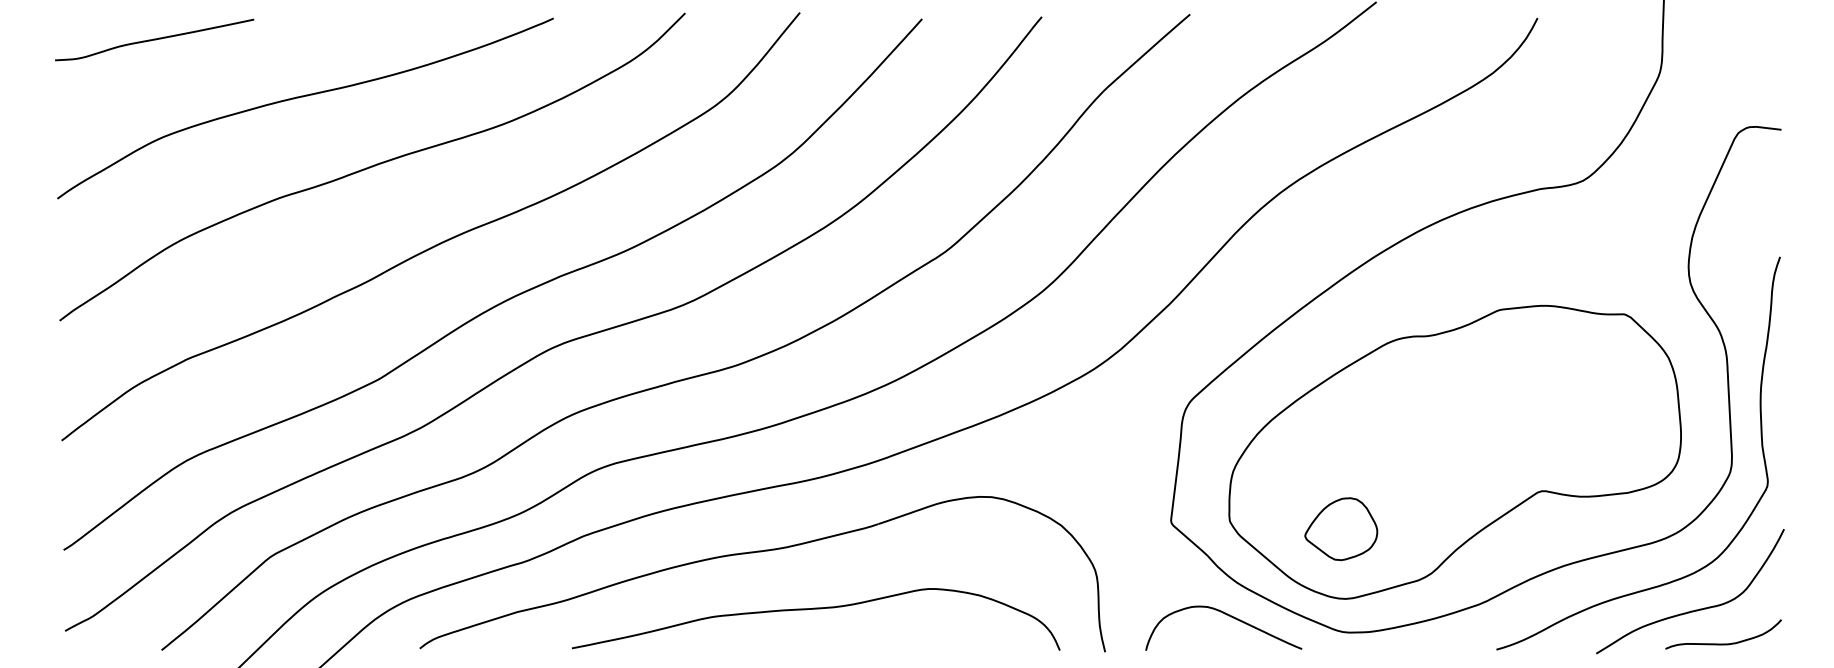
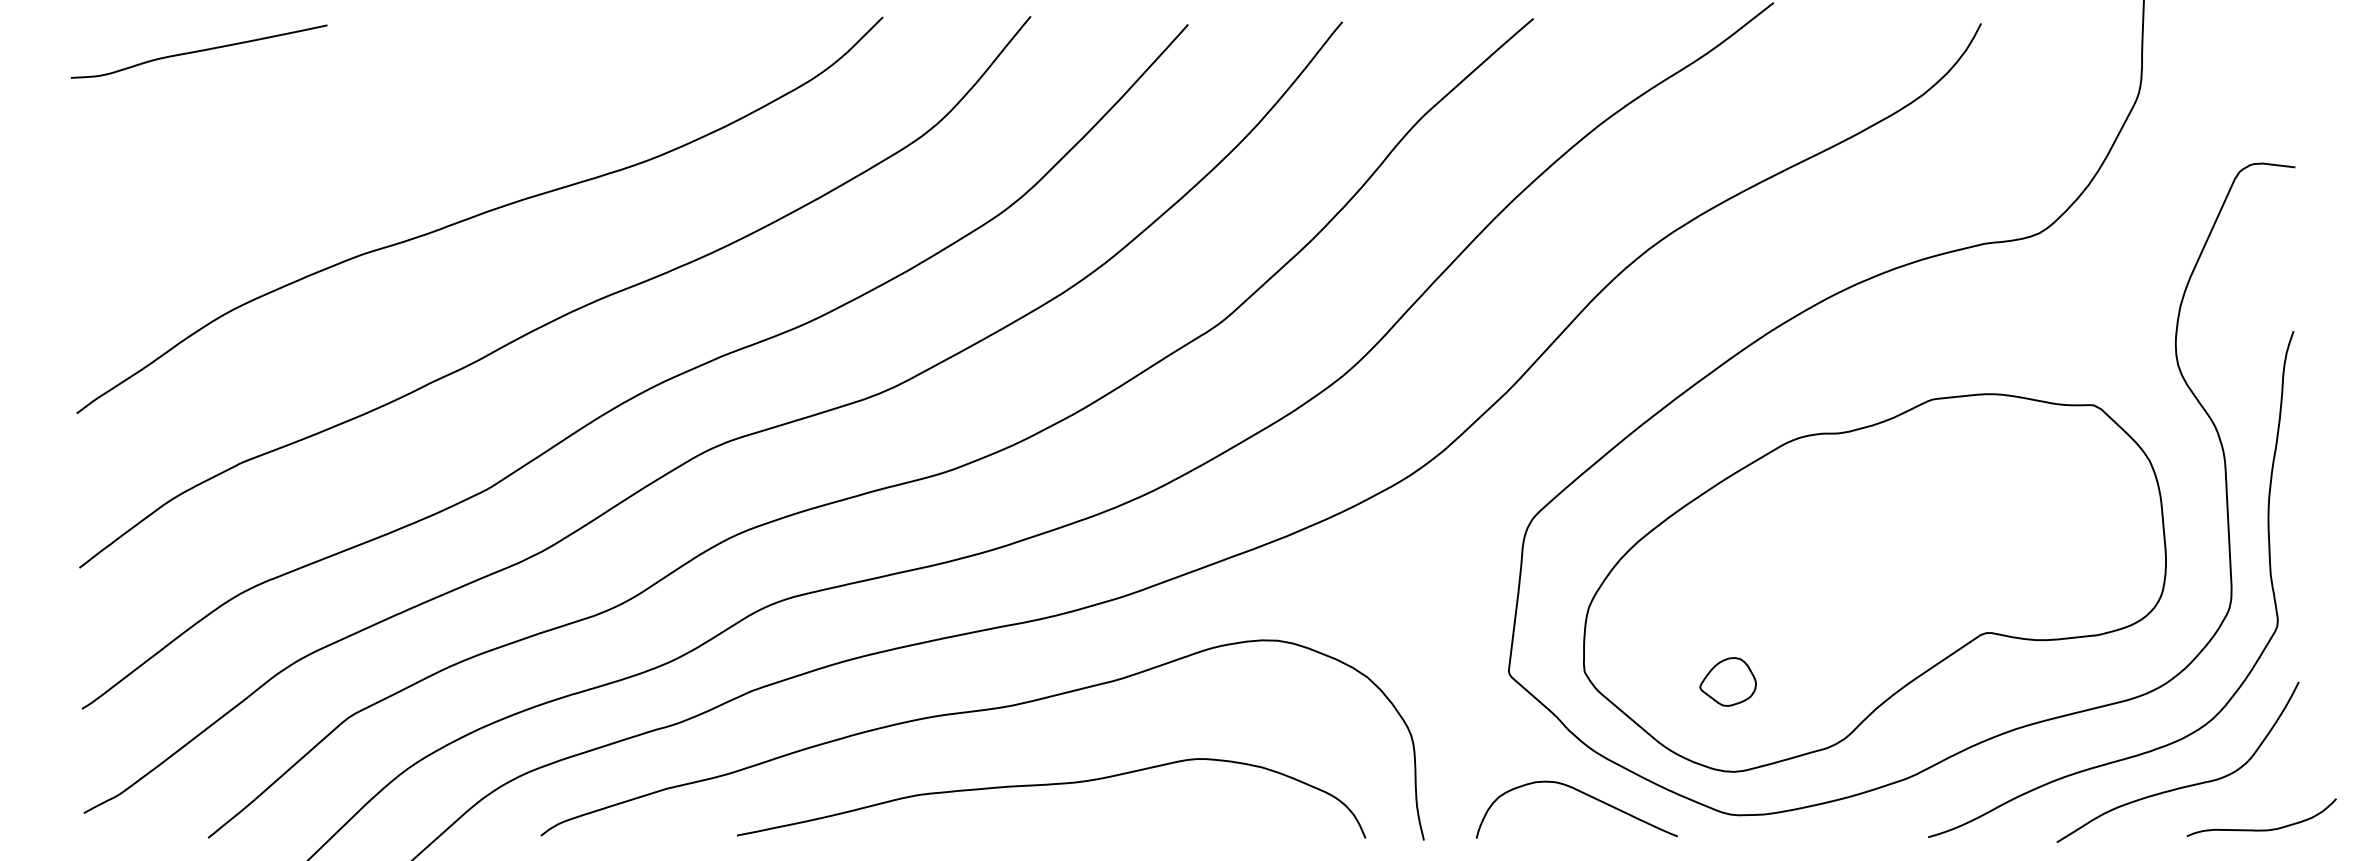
curve: (303, 97) -> (390, 125), removed
part: (1340, 528) -> (1727, 681), size x0.6
curve: (1723, 643) -> (2261, 829), moved

